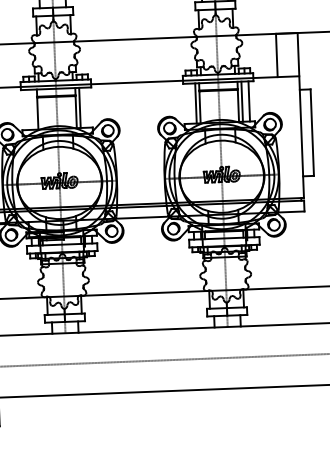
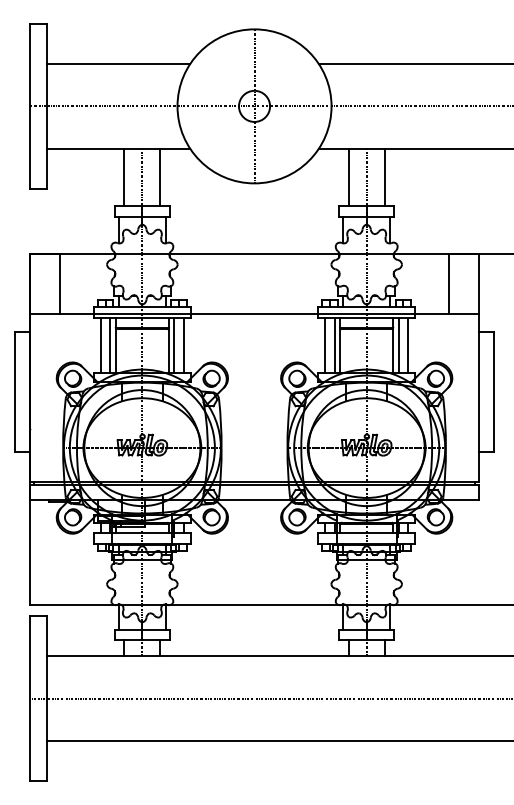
line: (188, 103) -> (324, 345), added
line: (87, 107) -> (184, 345), added
line: (26, 109) -> (100, 345), added
line: (33, 109) -> (110, 345), added

